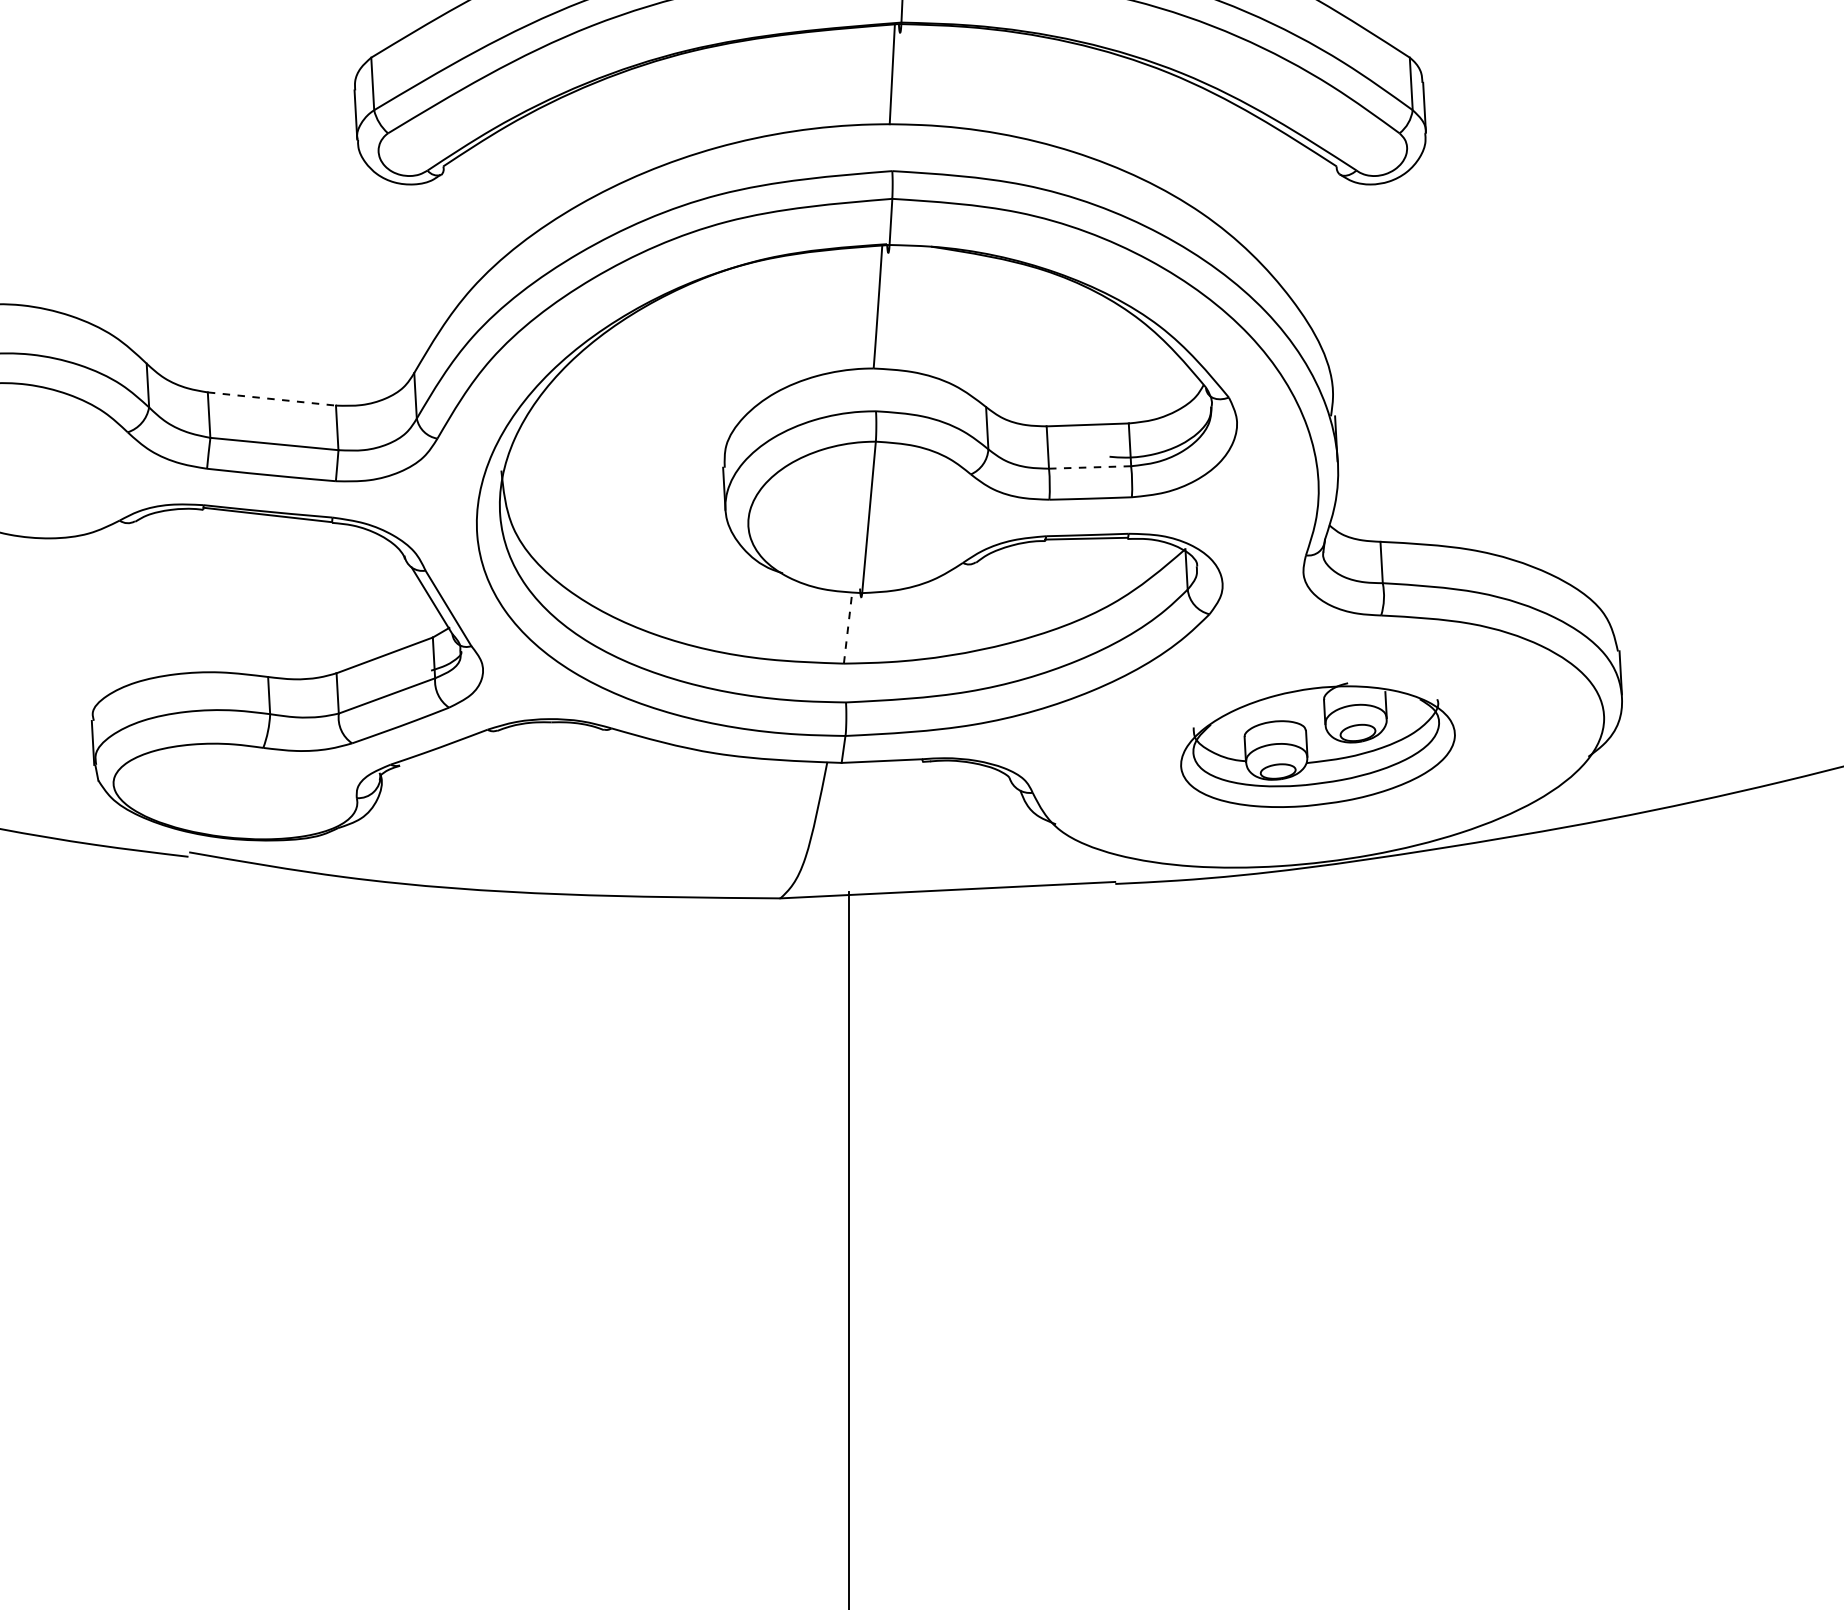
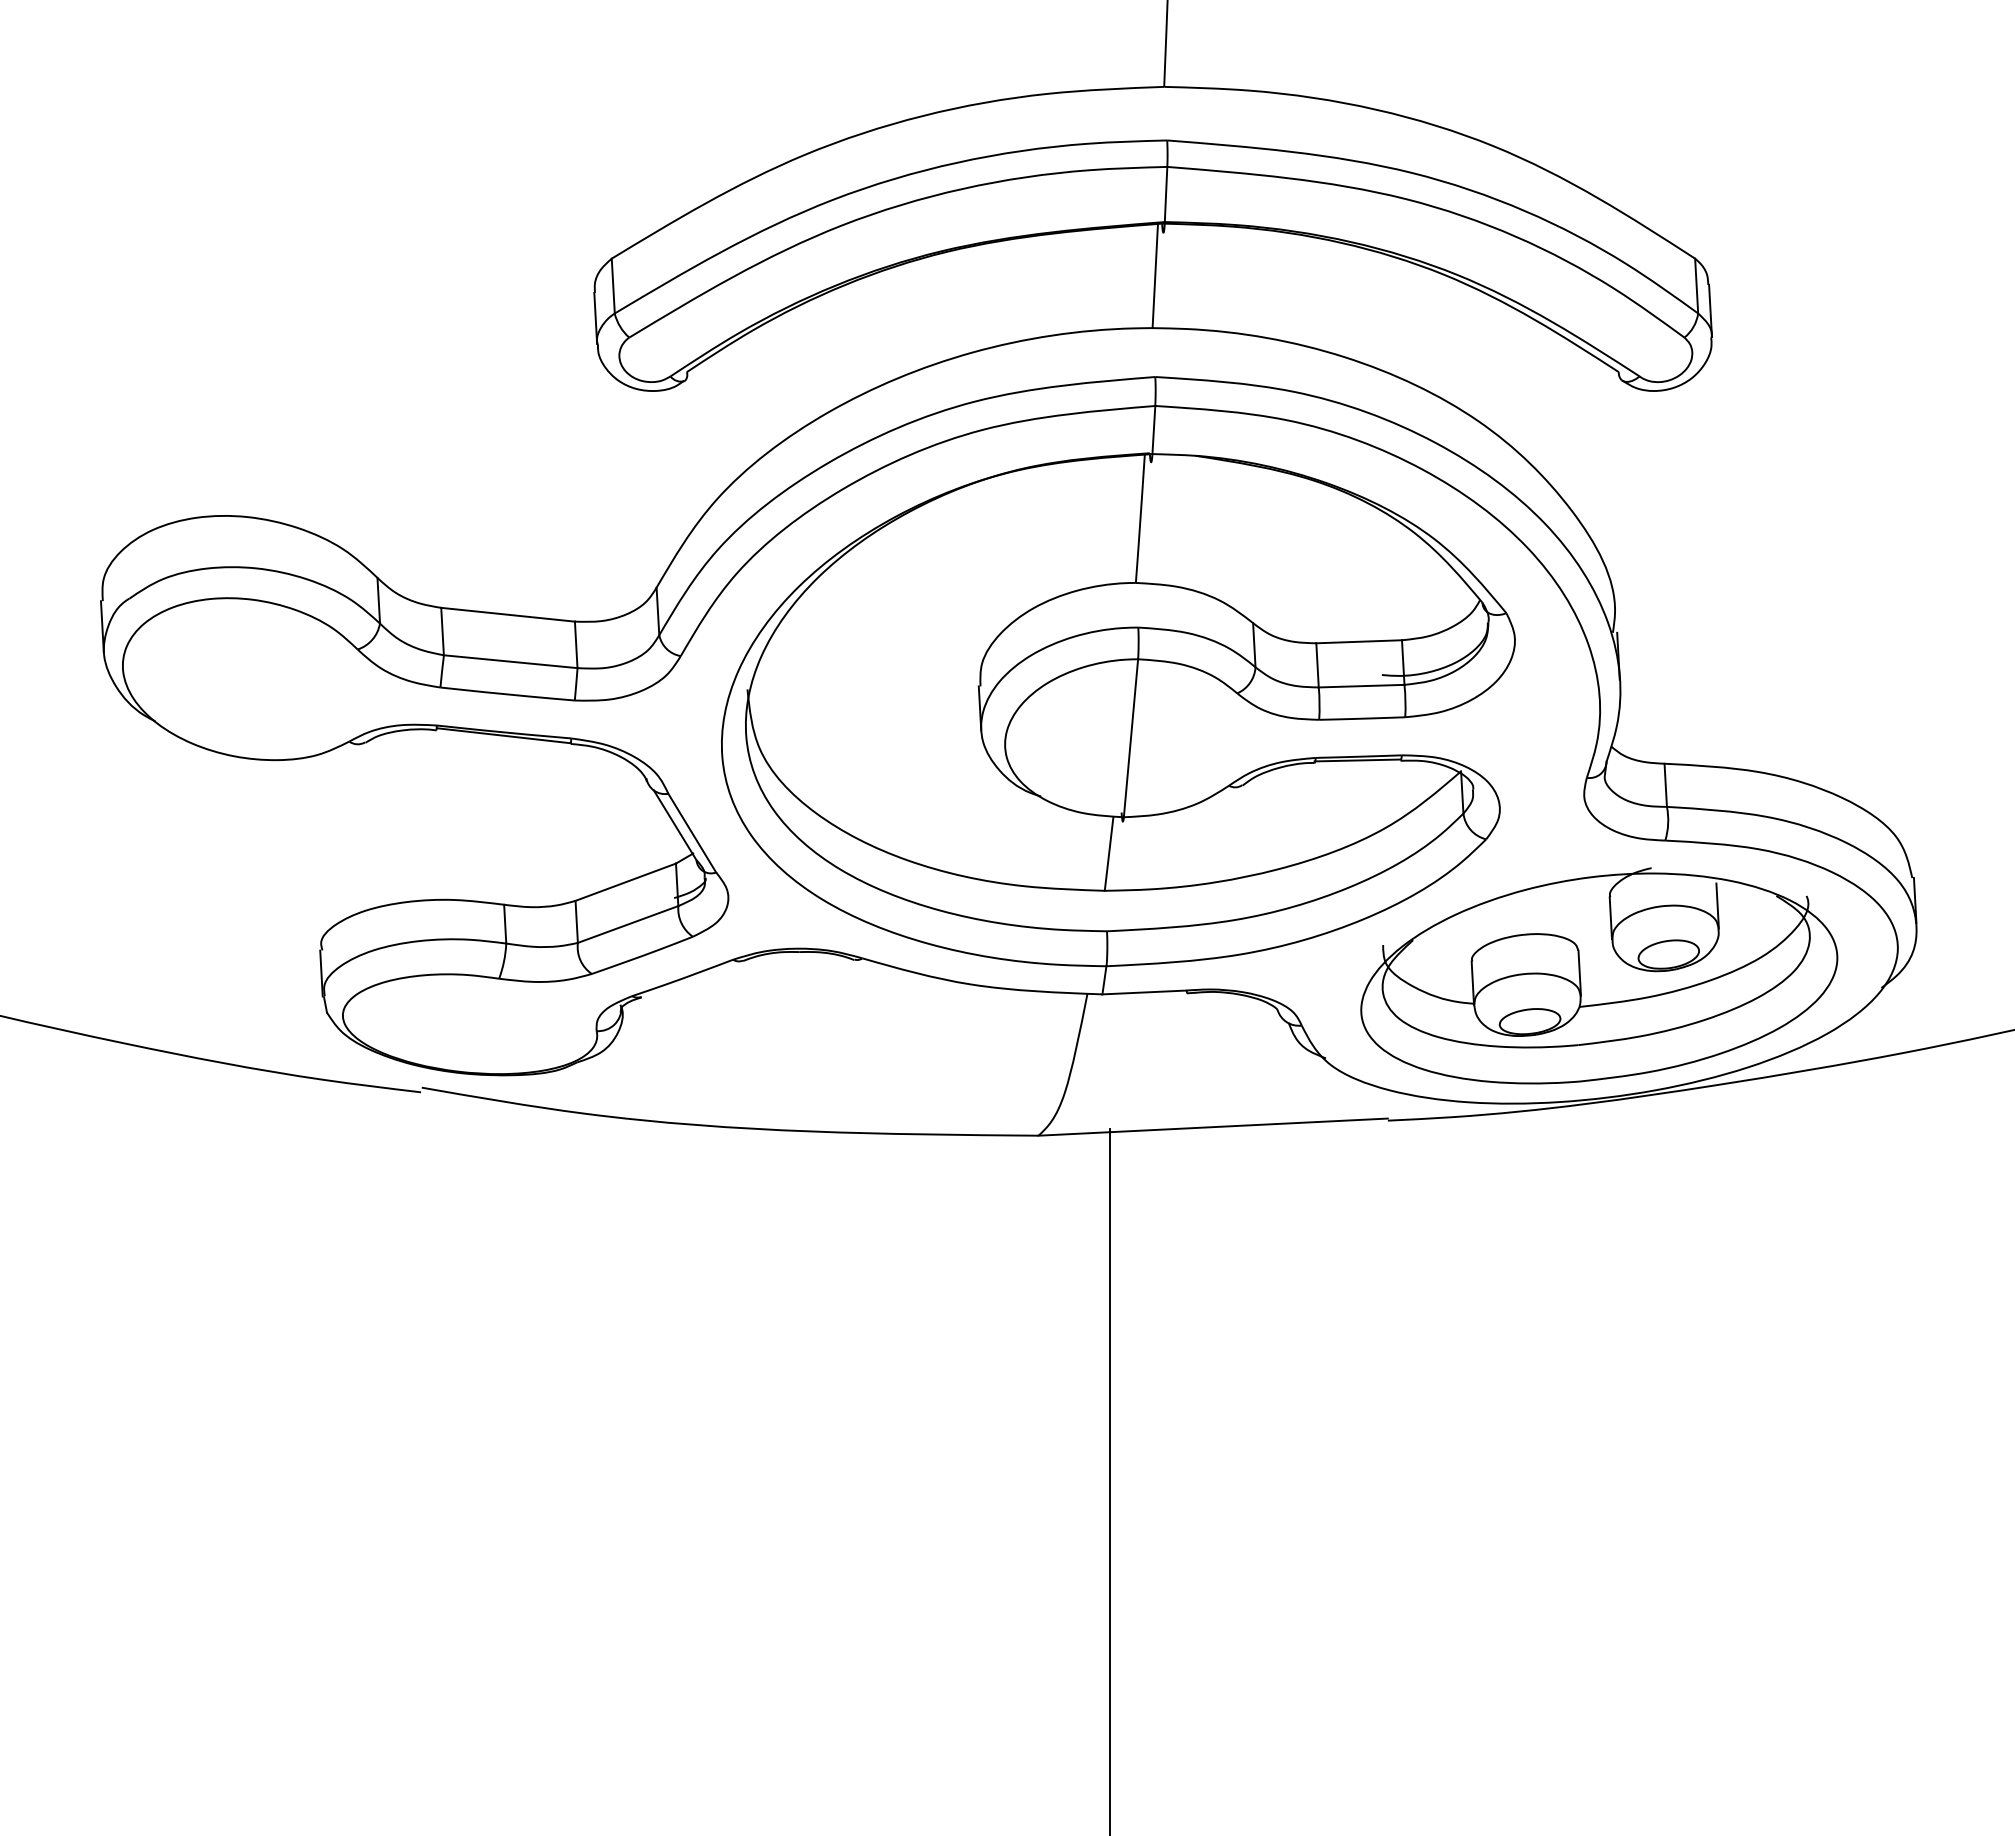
line: (272, 398) -> (508, 614), dashed -> solid
line: (1089, 467) -> (1361, 686), dashed -> solid
line: (848, 627) -> (1109, 853), dashed -> solid
part: (1318, 744) -> (1599, 975), size x1.67

